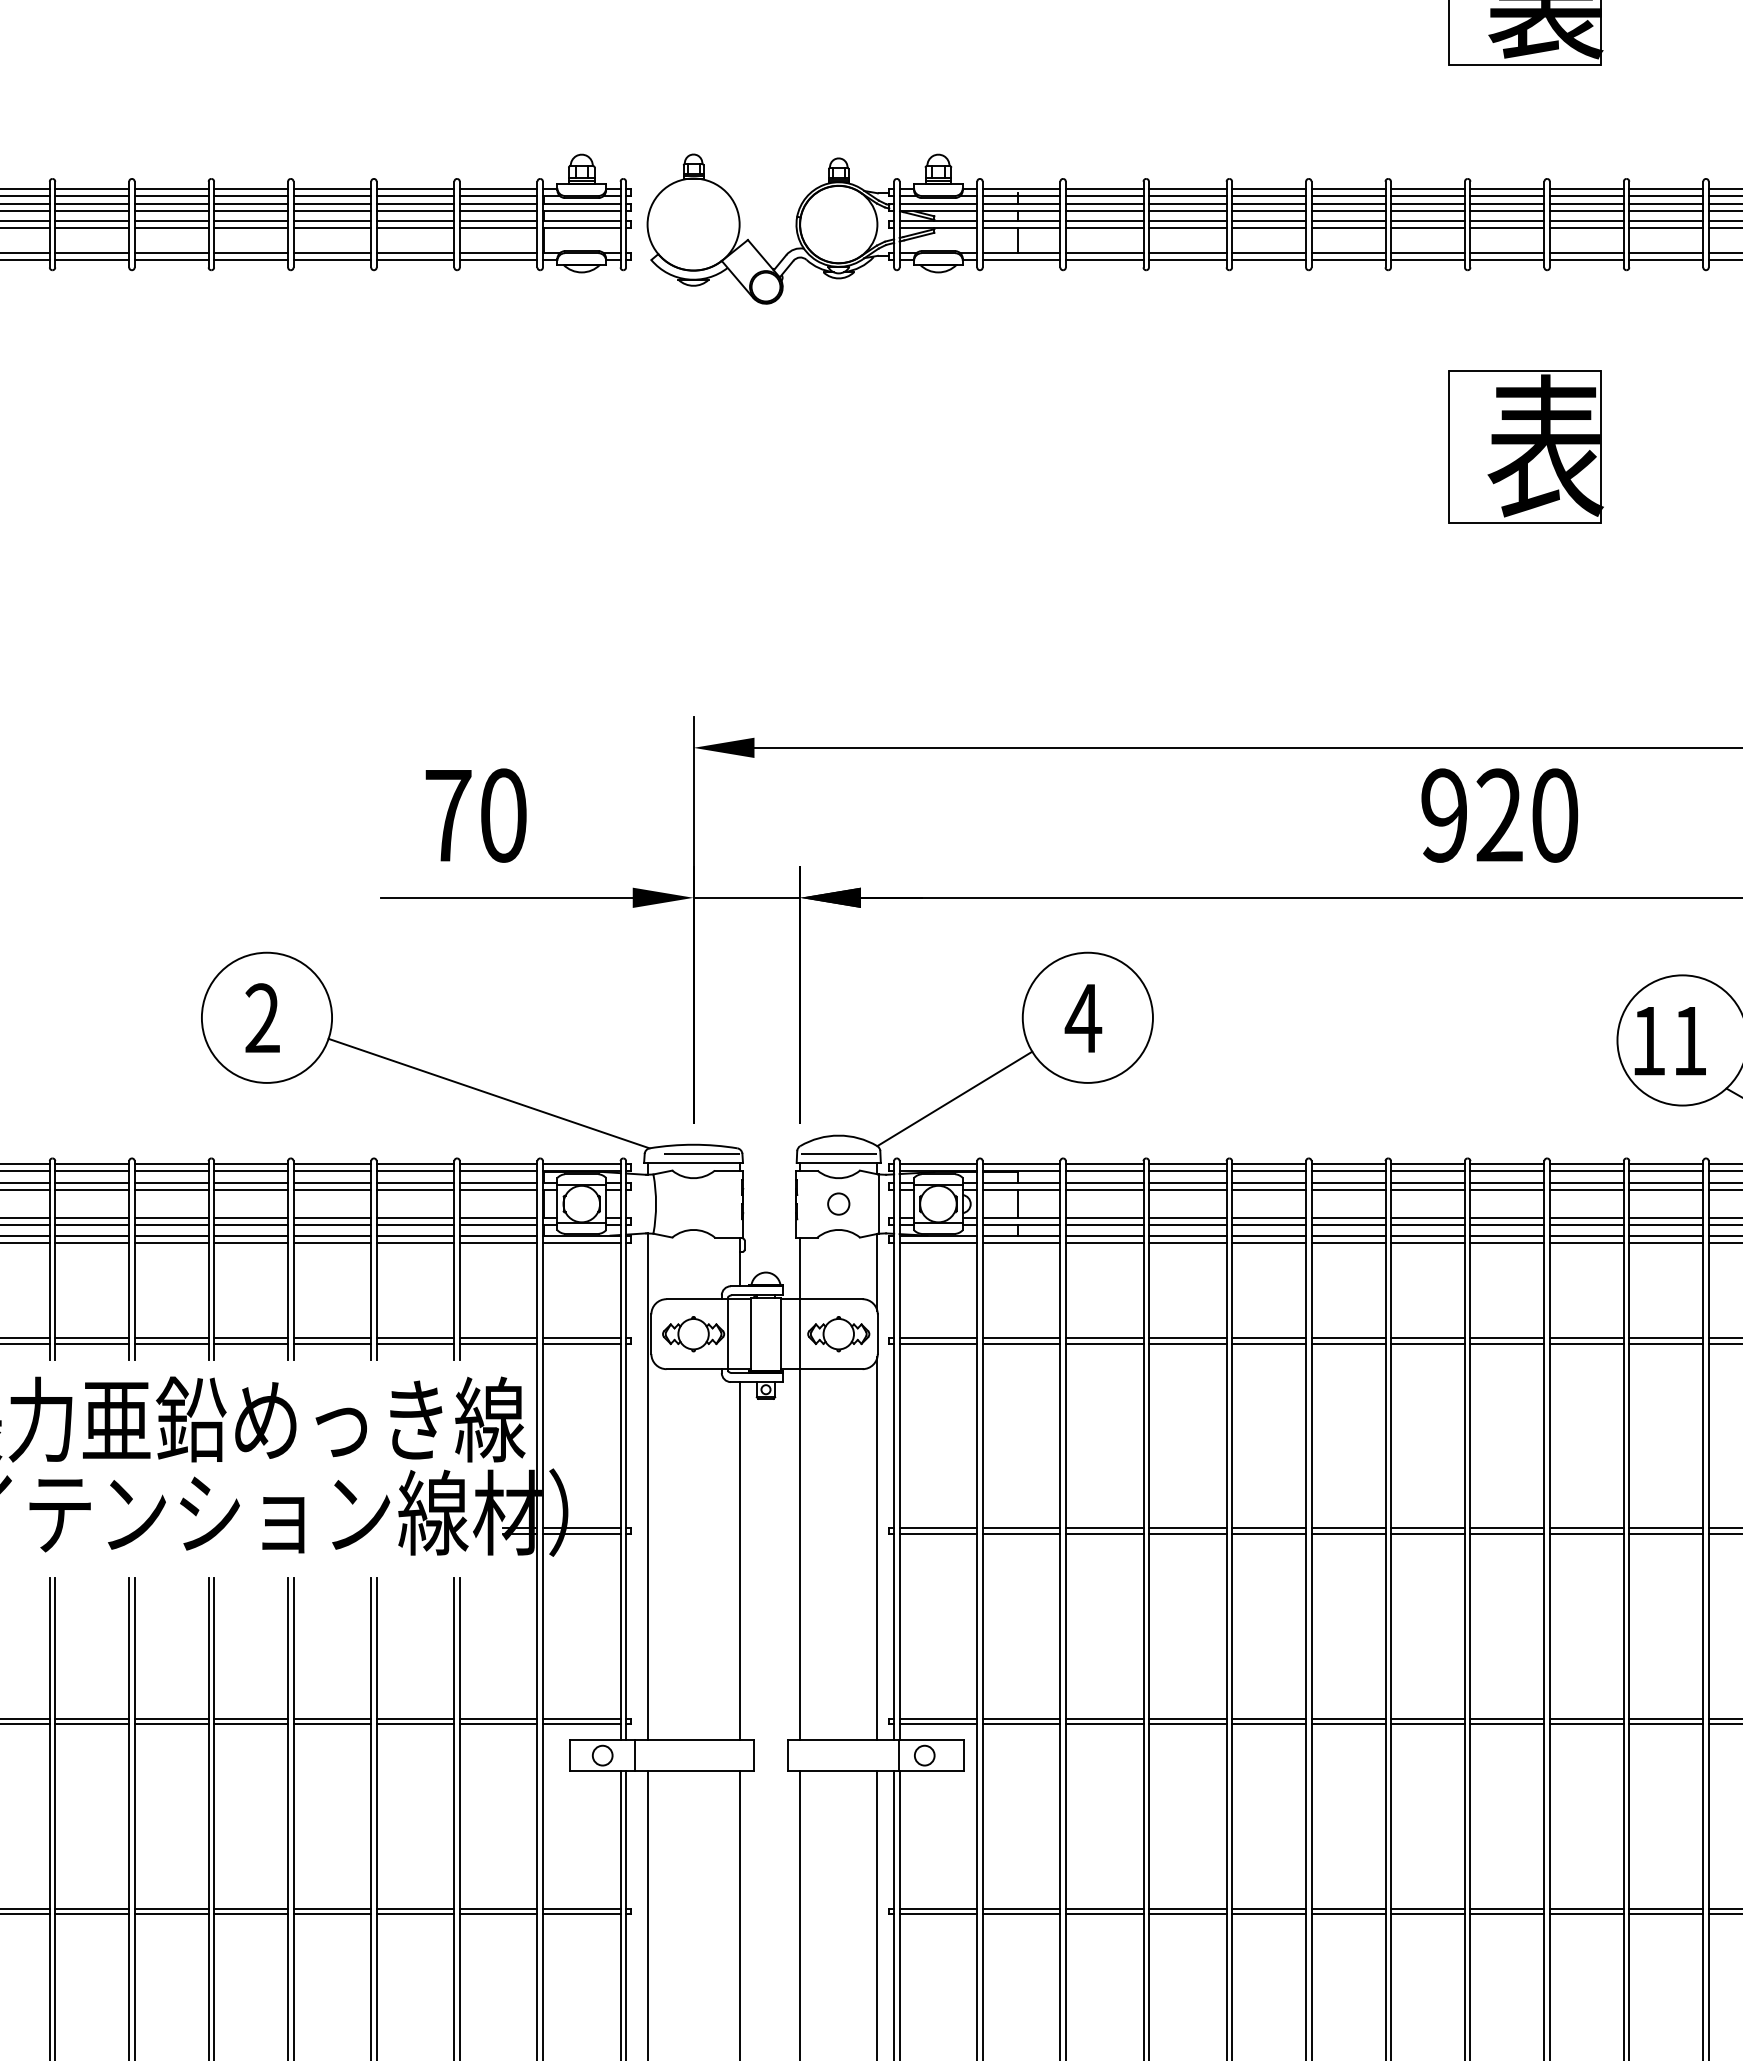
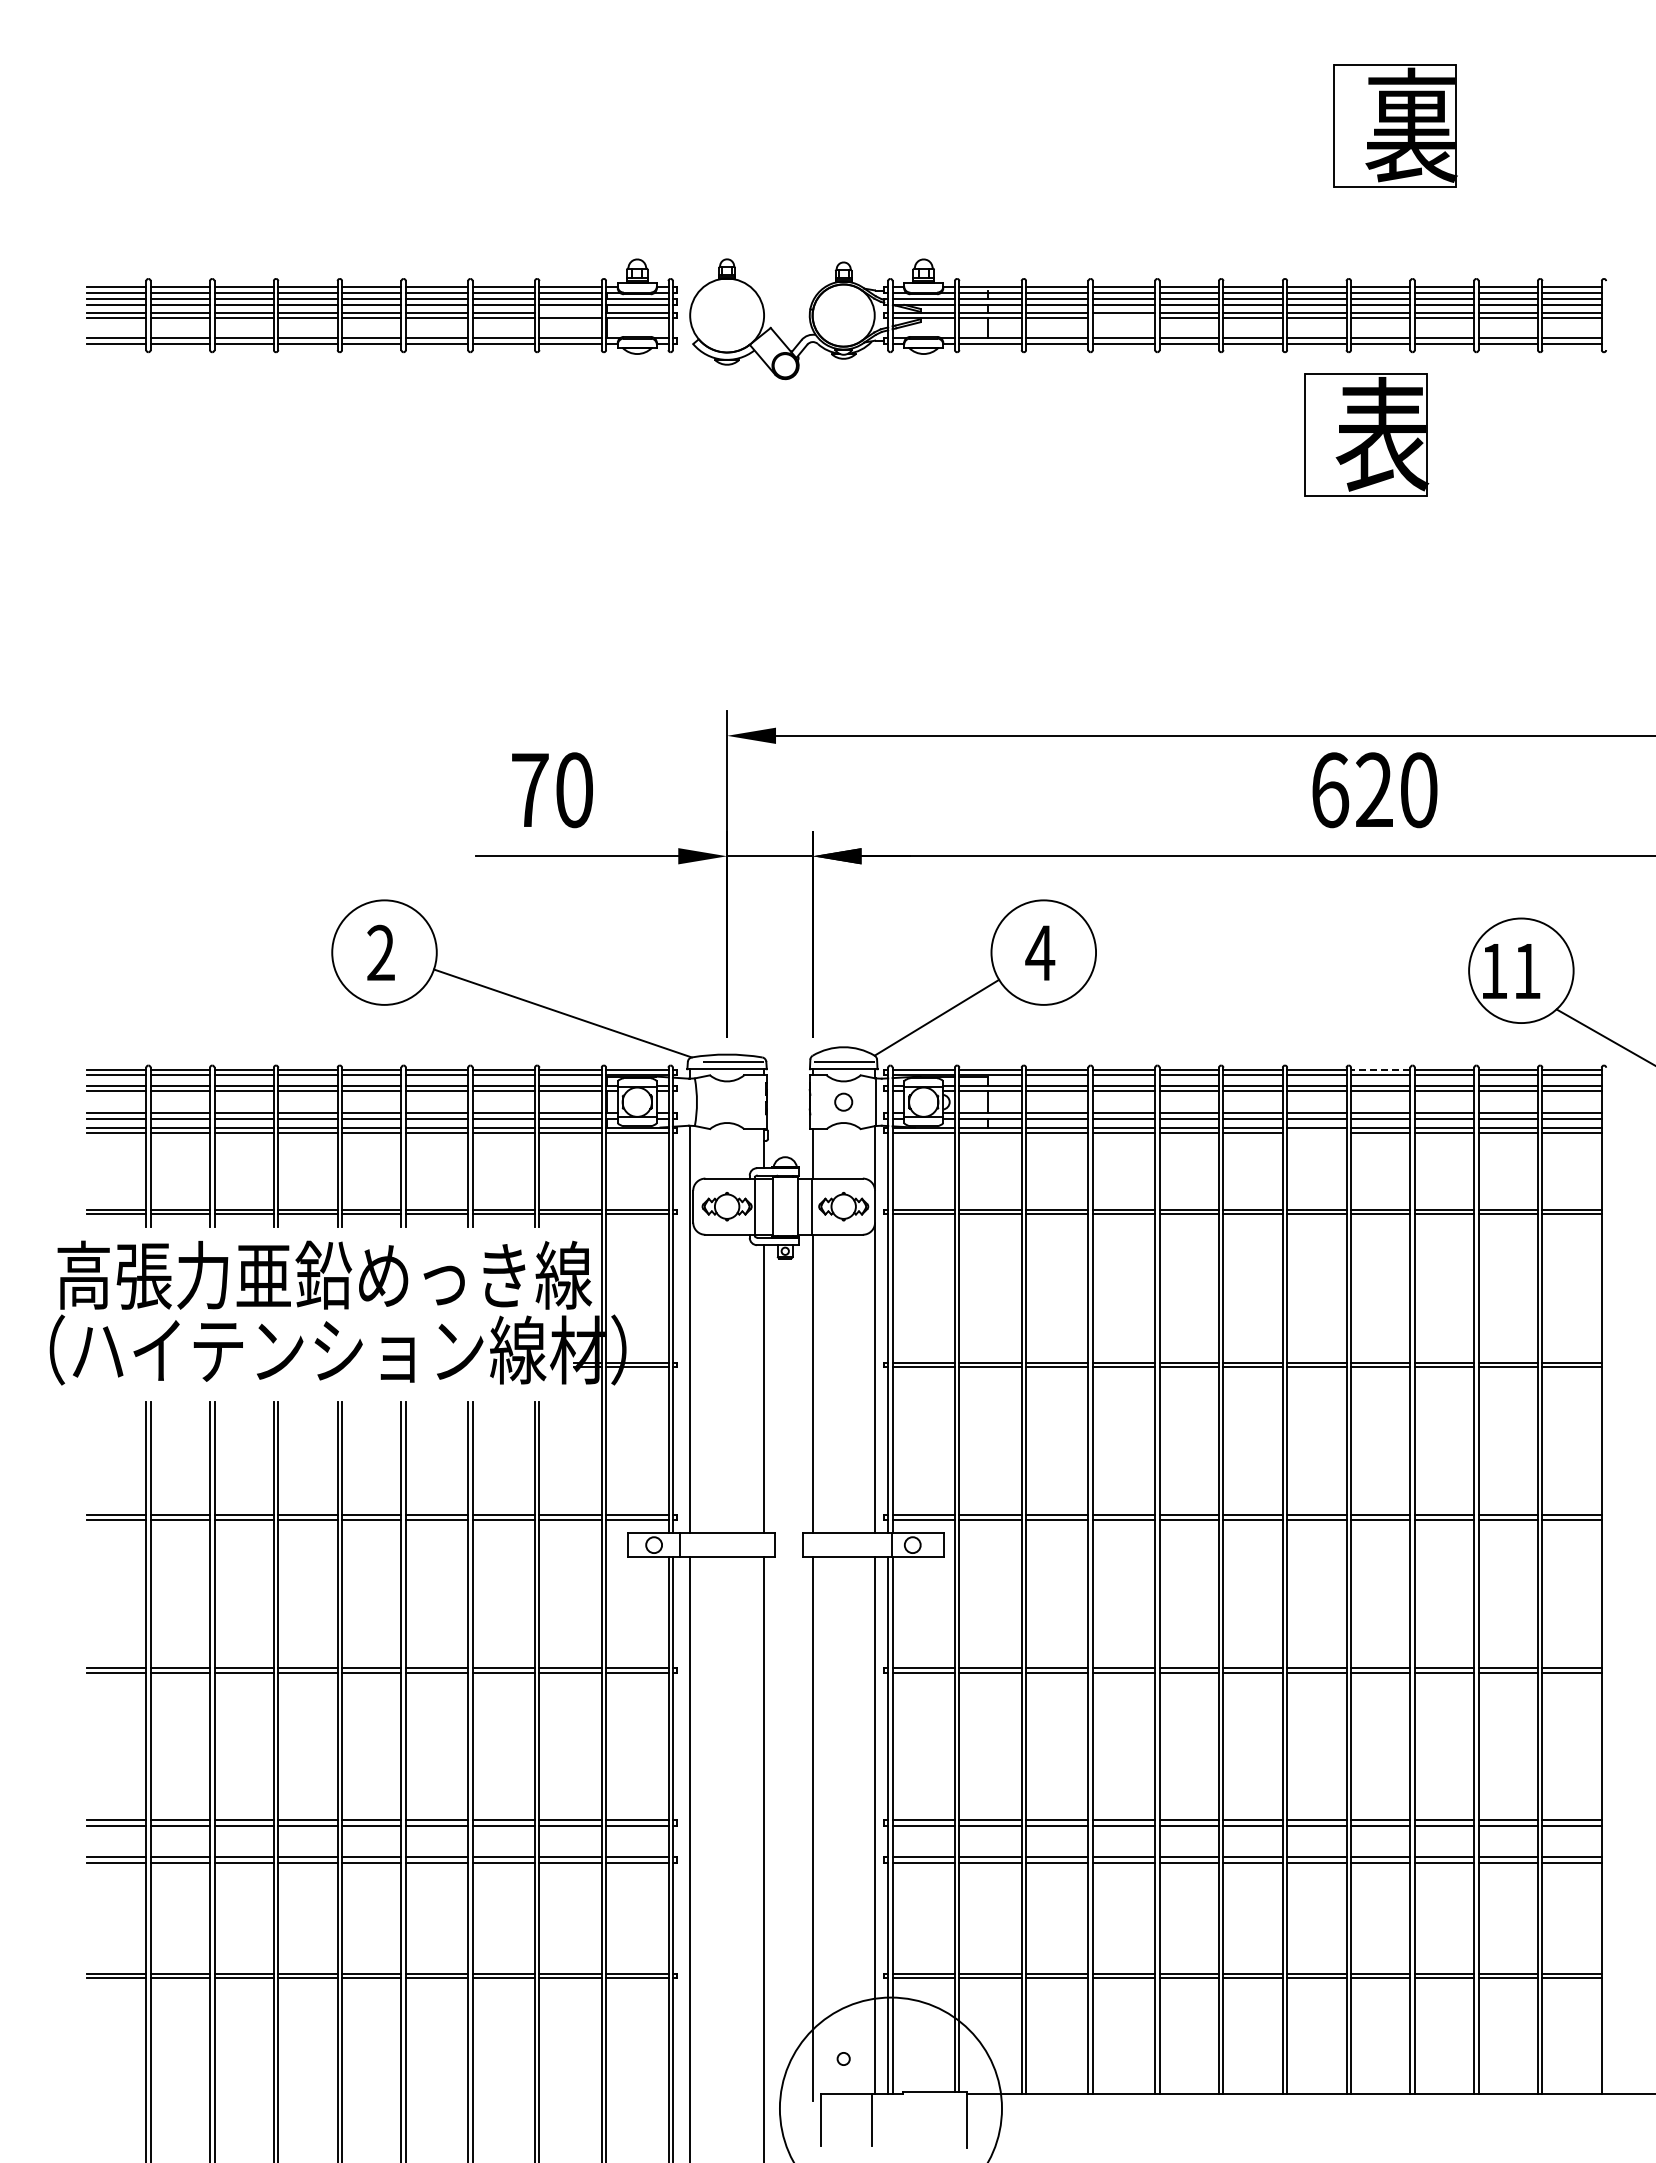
line: (498, 220) -> (570, 312), removed
line: (1187, 228) -> (1123, 318), removed
part: (1525, 446) -> (1366, 434), moved
text: (1444, 815) -> (1330, 790), 920 -> 620
line: (1507, 1163) -> (1380, 1069), solid -> dashed
line: (1427, 1243) -> (1316, 1133), removed

